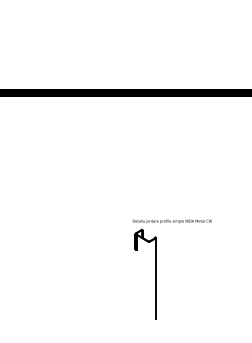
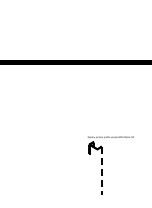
line: (156, 278) -> (101, 170), solid -> dashed

